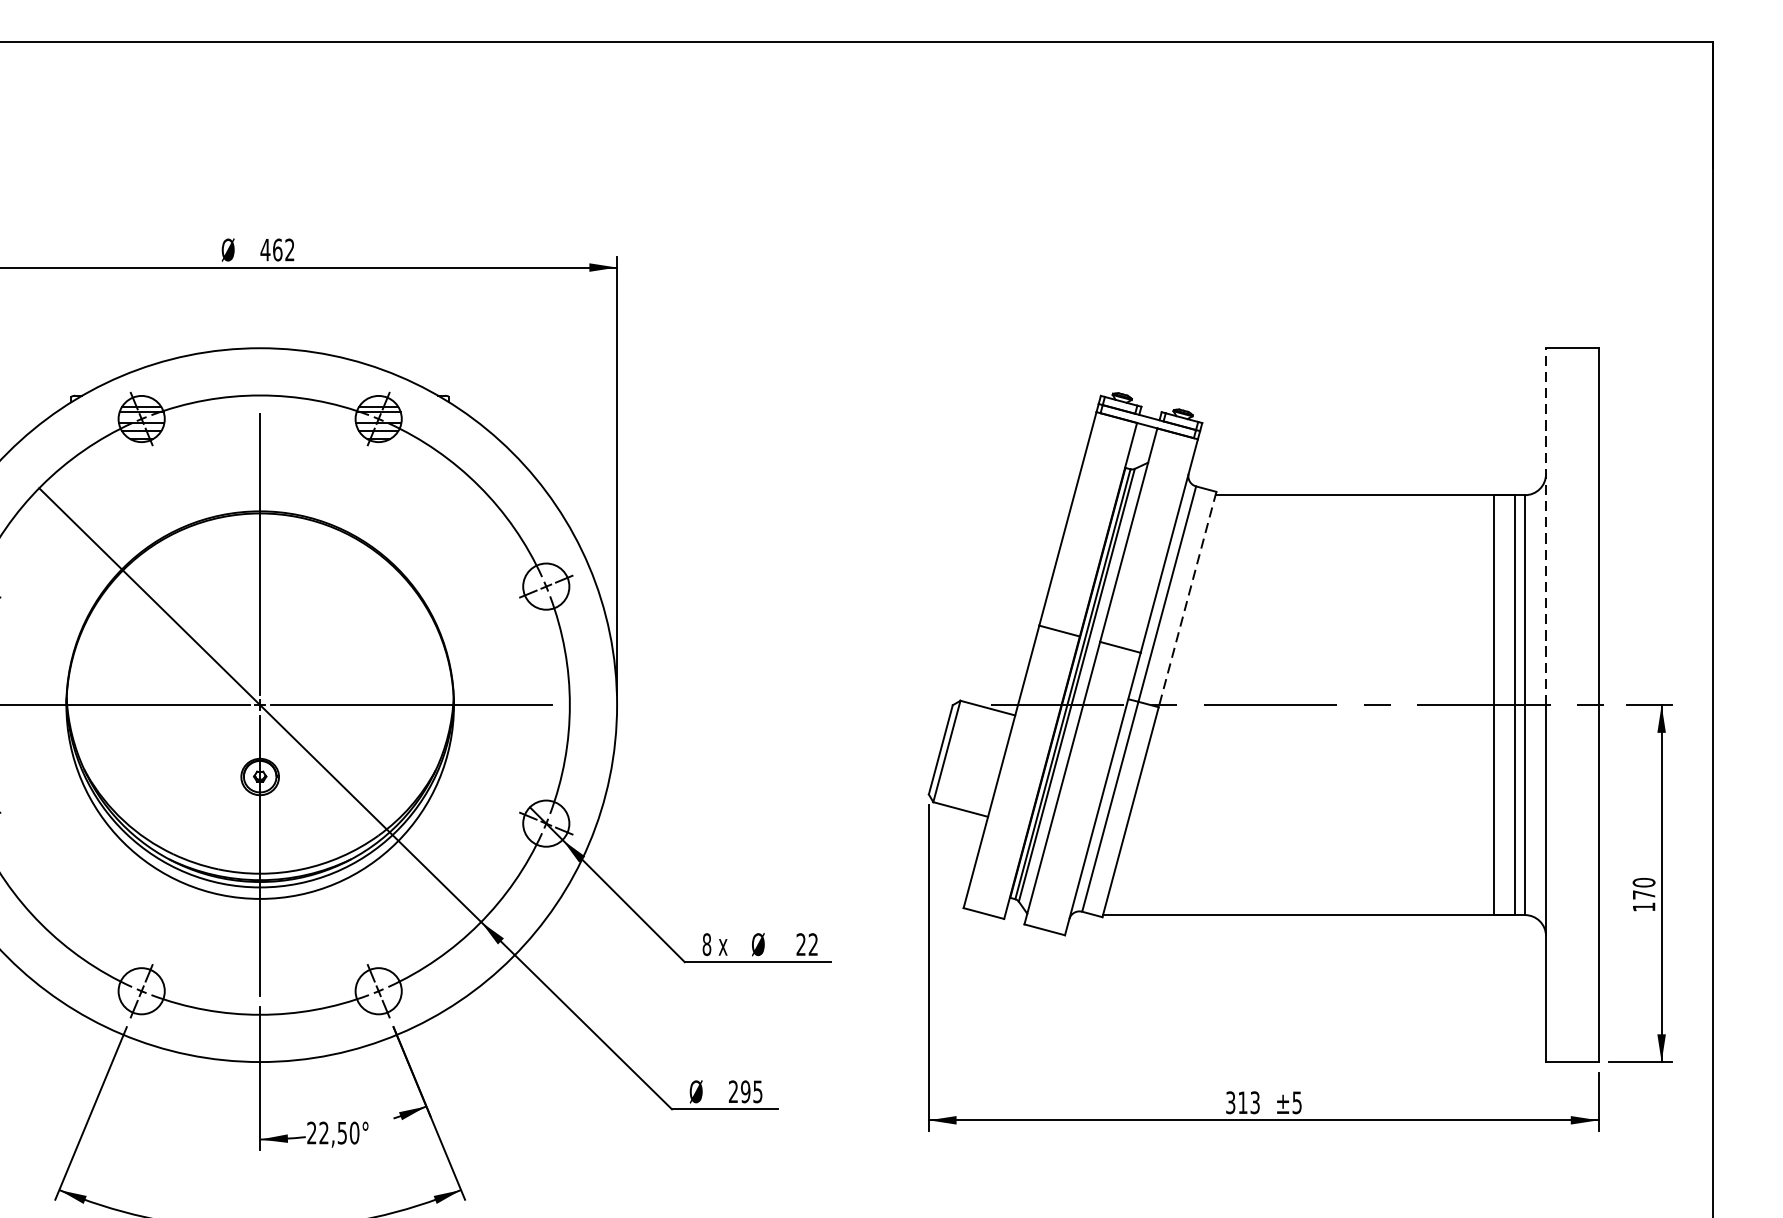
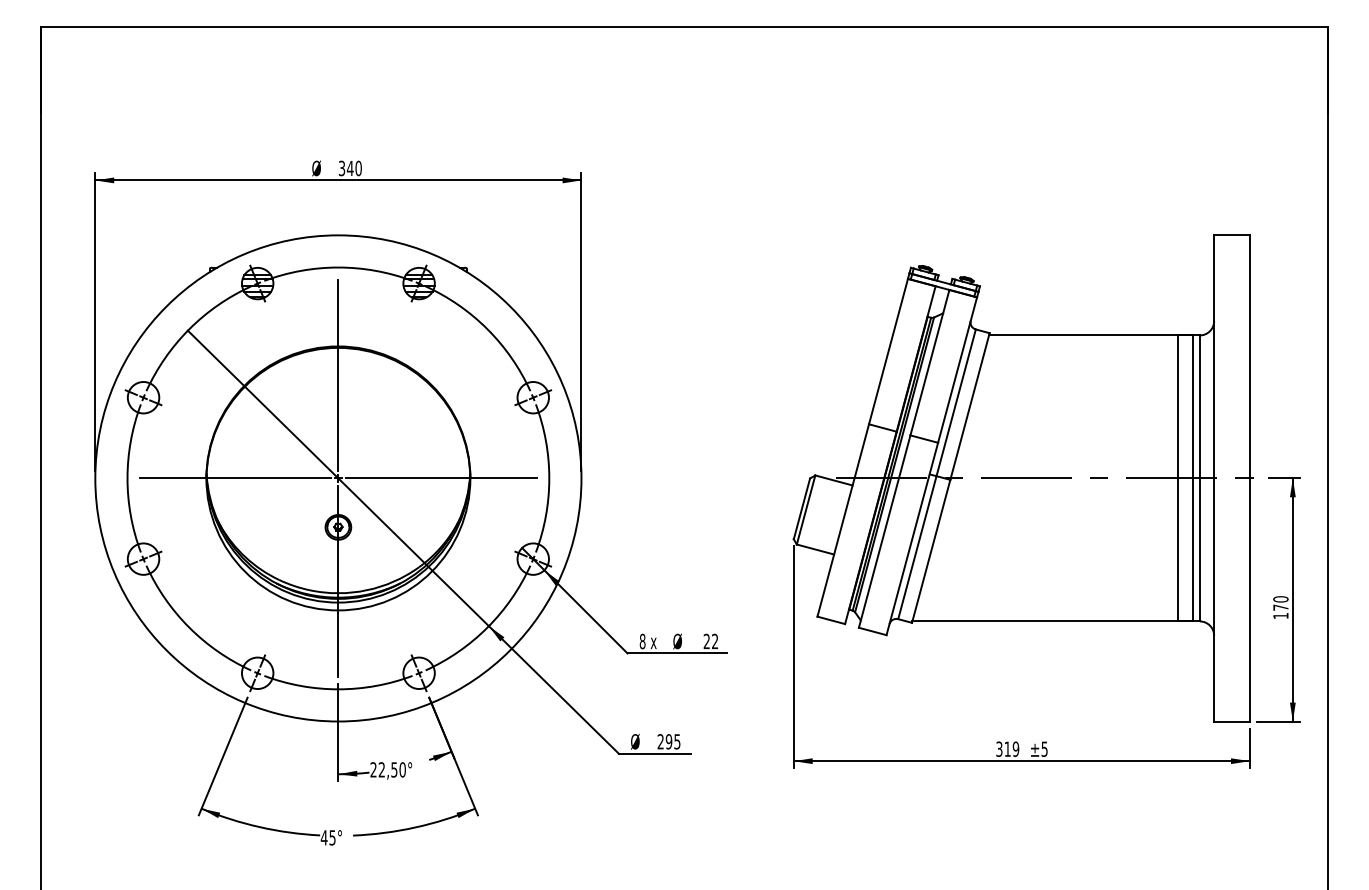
text: (276, 250) -> (349, 168), 462 -> 340
line: (1546, 526) -> (1214, 356), dashed -> solid
line: (1188, 599) -> (970, 406), dashed -> solid
text: (1254, 1101) -> (1015, 748), 313 -> 319

